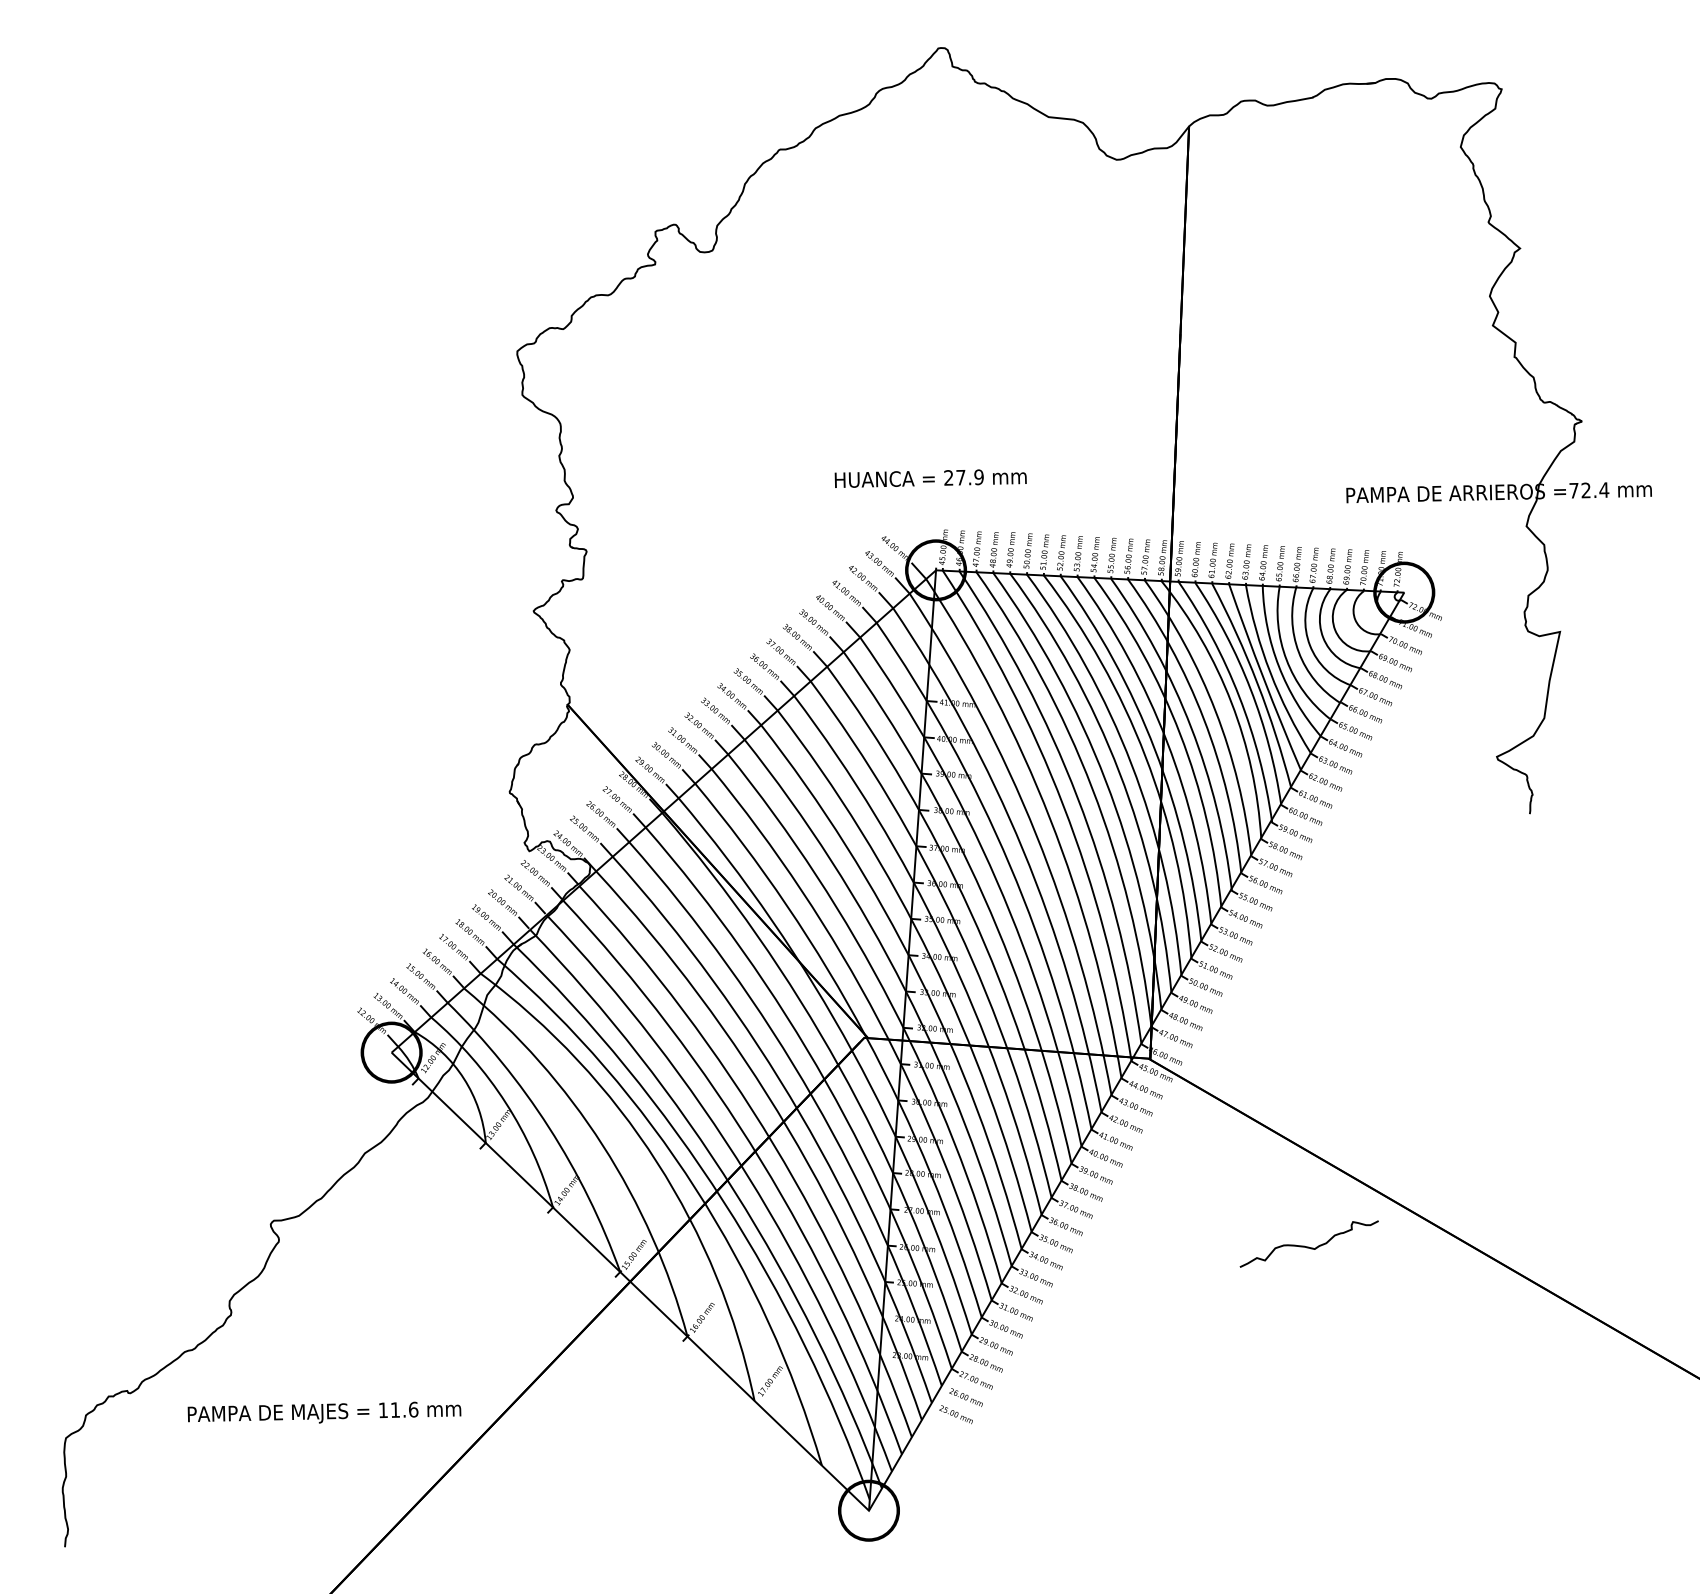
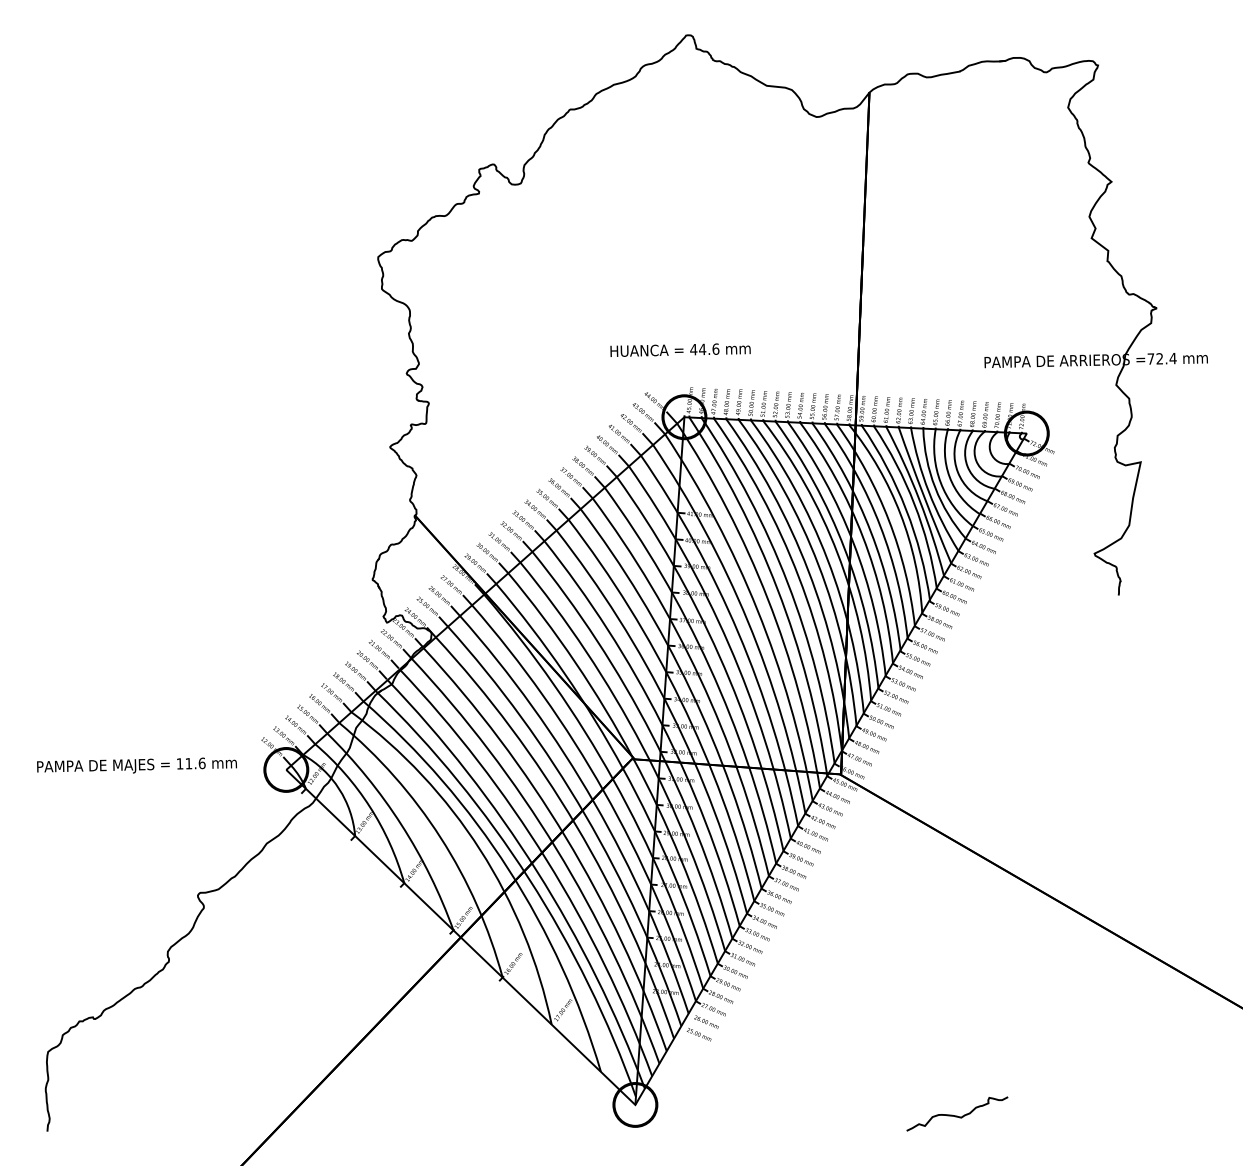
text: (963, 477) -> (704, 349), 27.9 -> 44.6
curve: (1308, 1246) -> (956, 1115), moved
text: (324, 1412) -> (137, 765), moved

